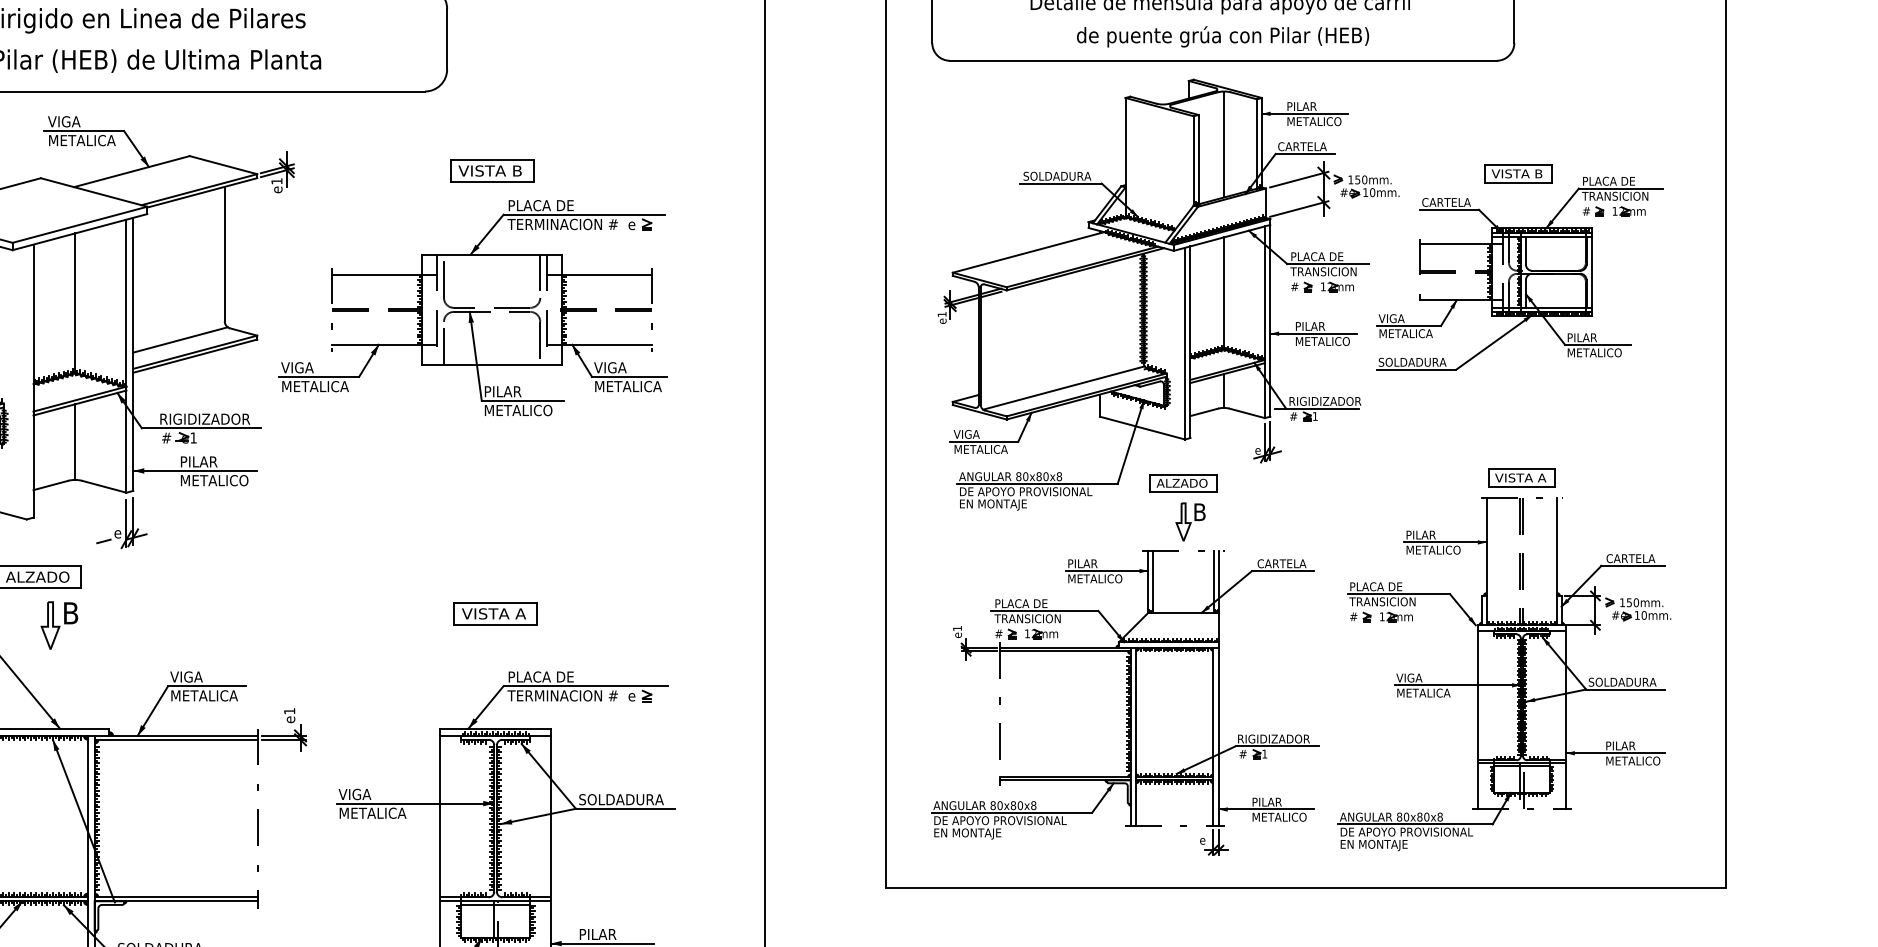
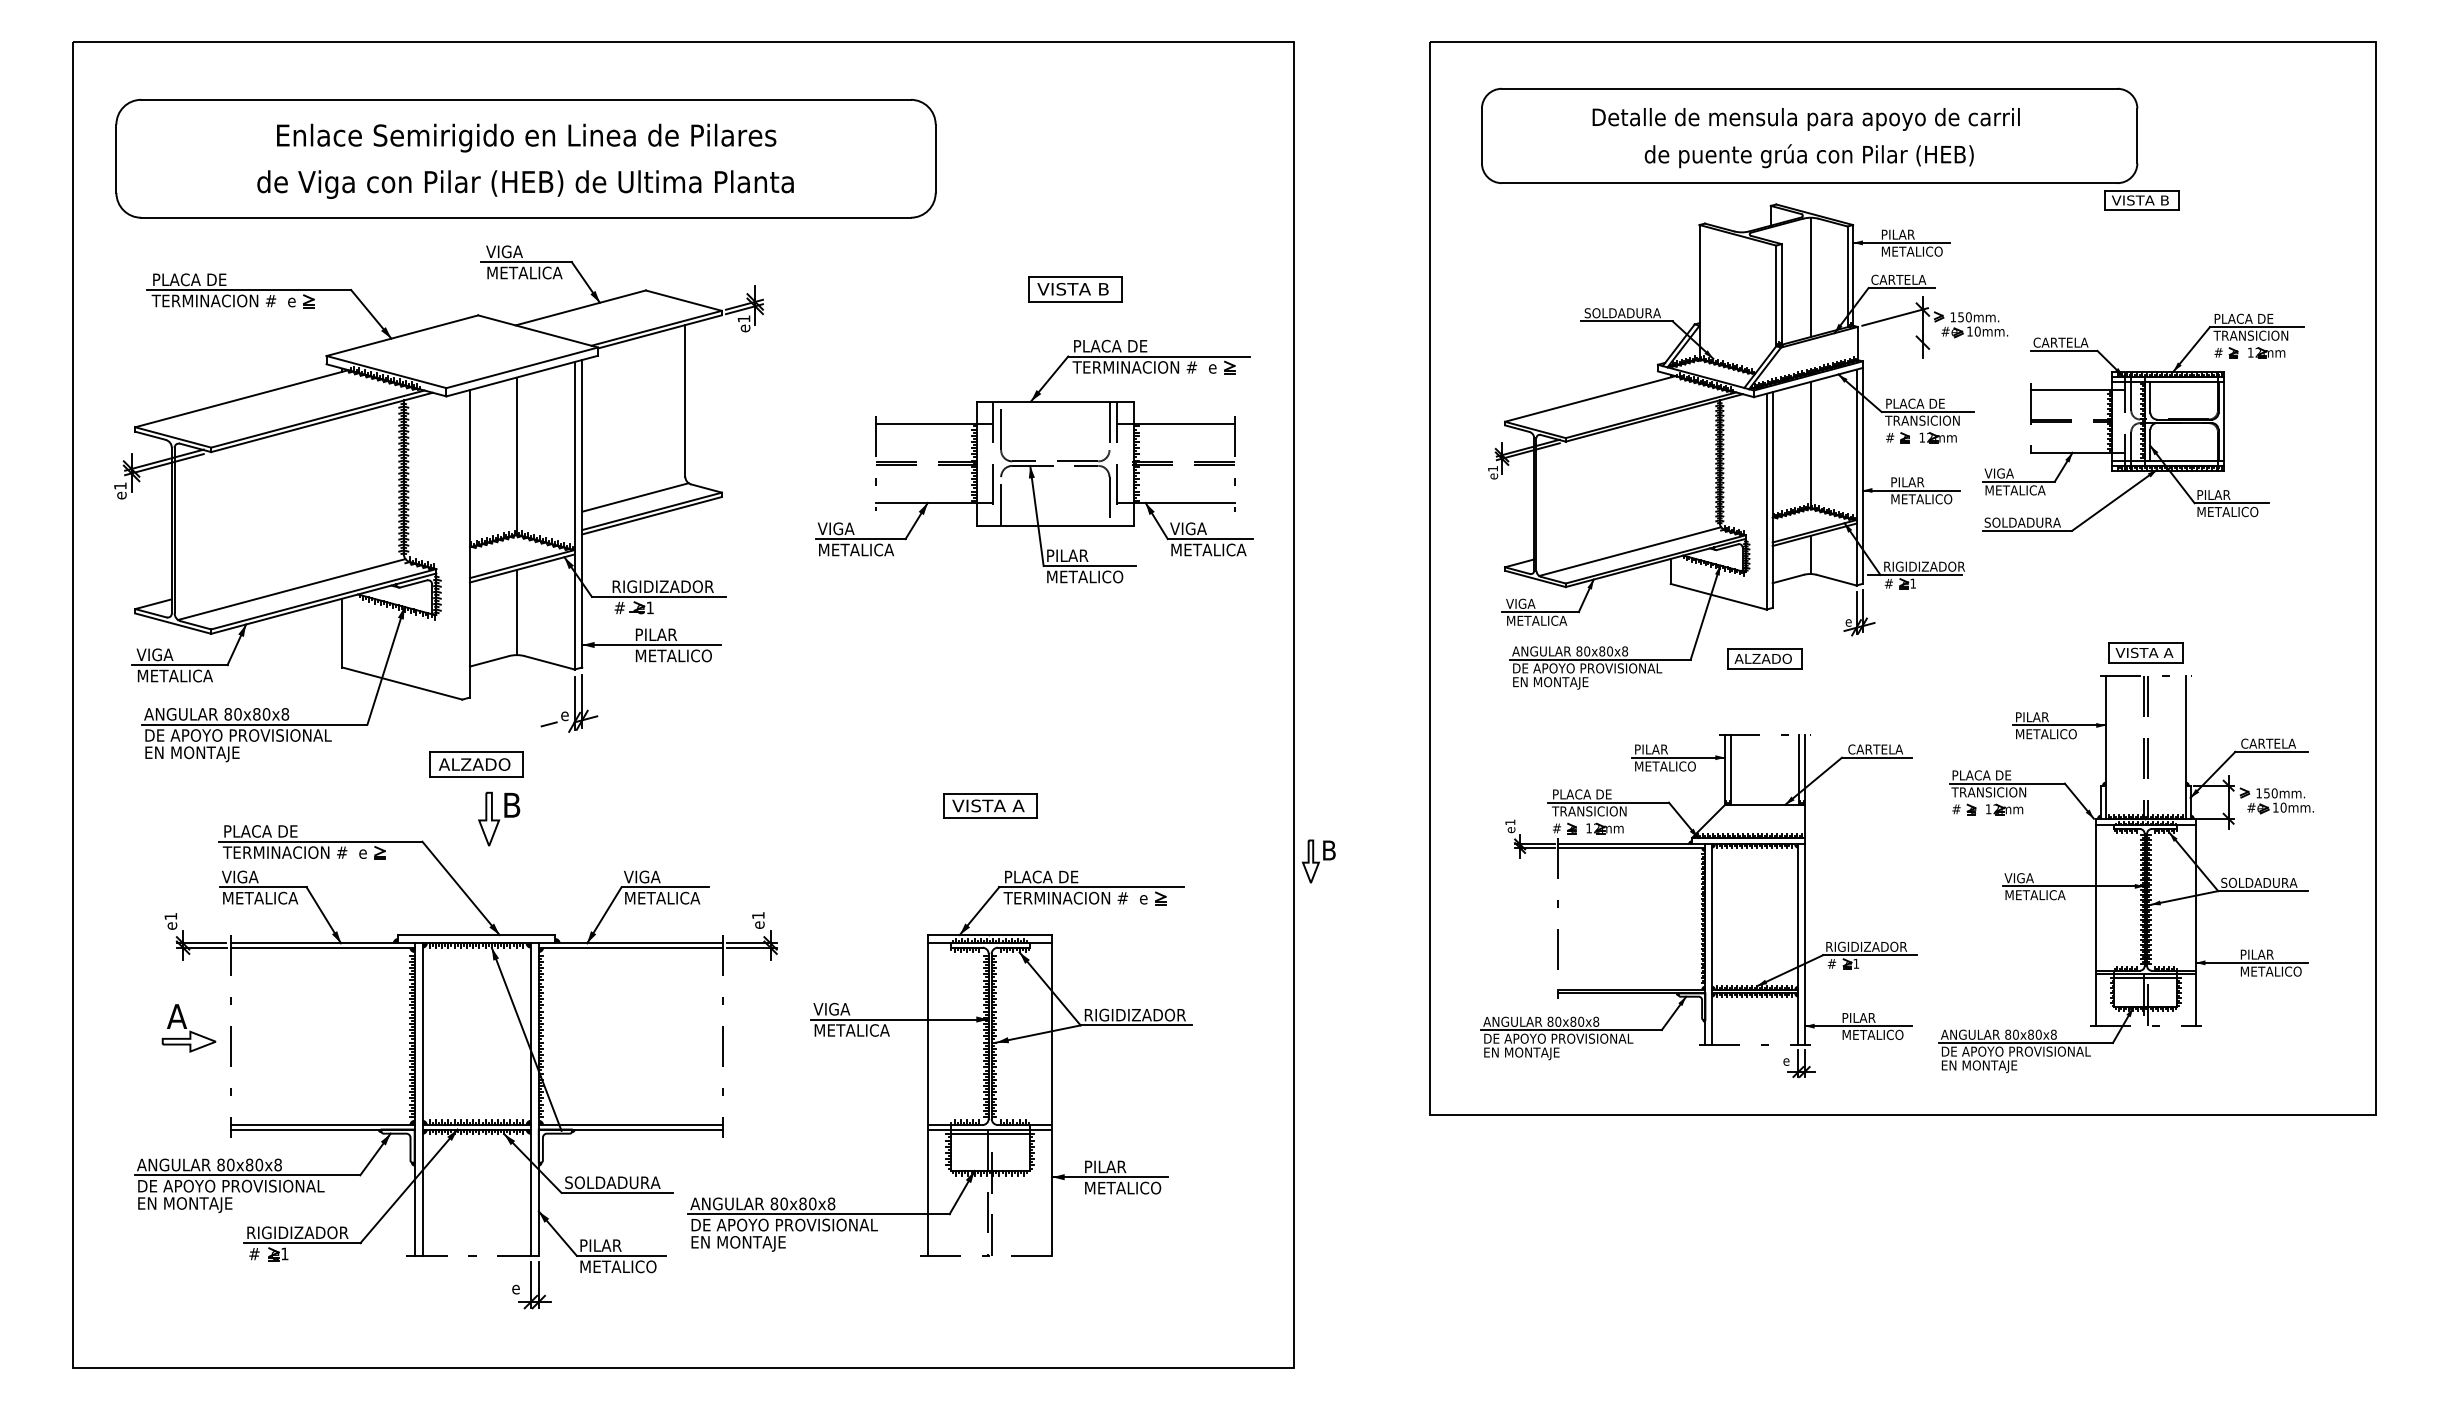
part: (492, 171) -> (1075, 289), moved
part: (1518, 173) -> (2141, 200), moved
line: (1298, 208) -> (1894, 349), removed
part: (473, 307) -> (1034, 461), moved
part: (1190, 522) -> (1318, 861), moved
text: (623, 799) -> (1134, 1014), SOLDADURA -> RIGIDIZADOR

